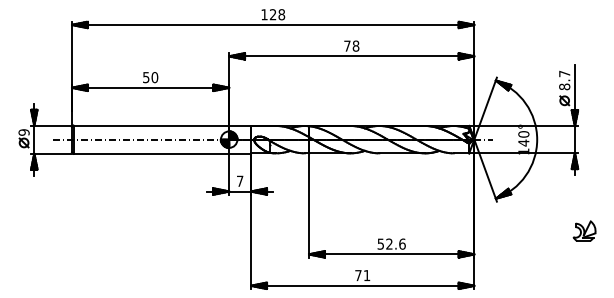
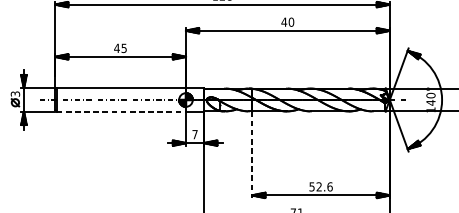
text: (351, 45) -> (287, 21), 78 -> 40
text: (150, 77) -> (120, 48), 50 -> 45
text: (23, 132) -> (14, 94), 9 -> 3
line: (151, 153) -> (121, 111), solid -> dashed
line: (309, 205) -> (252, 154), solid -> dashed

